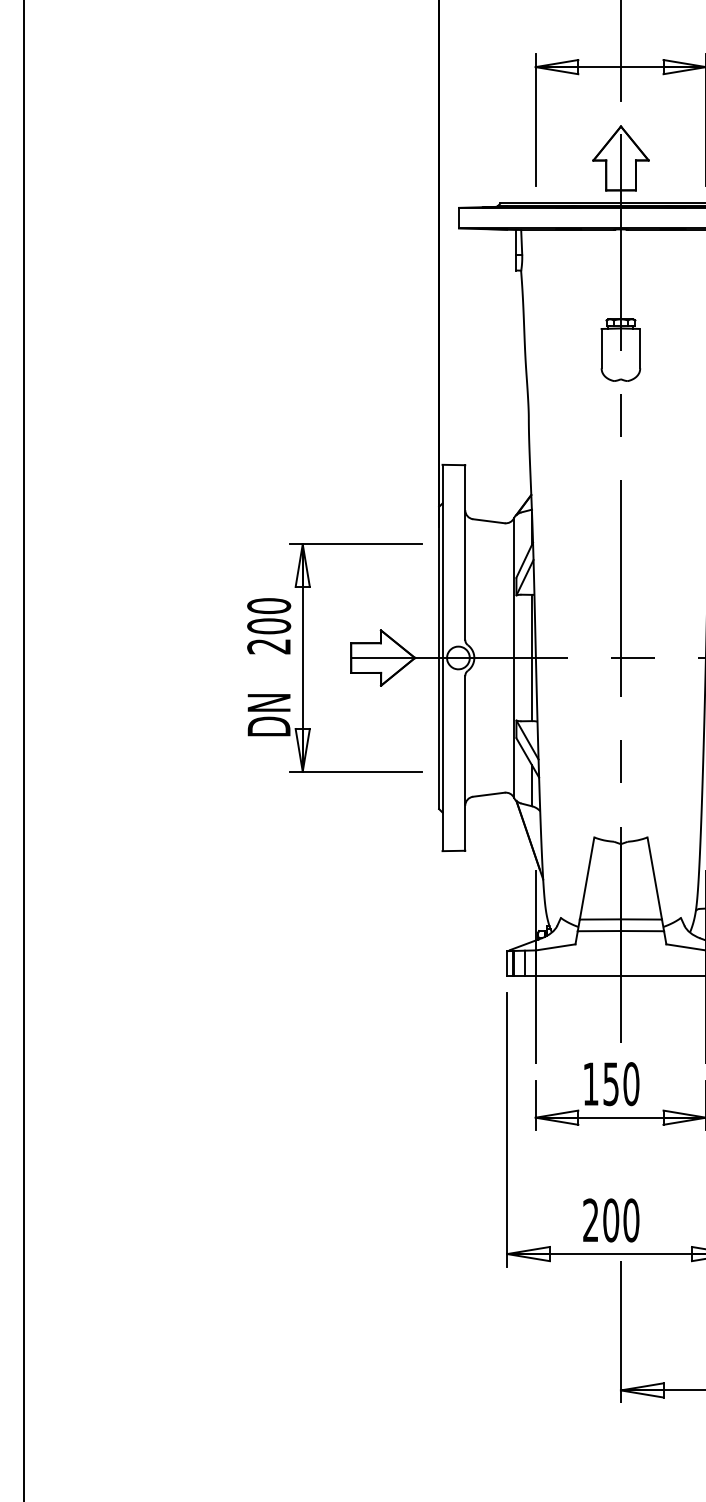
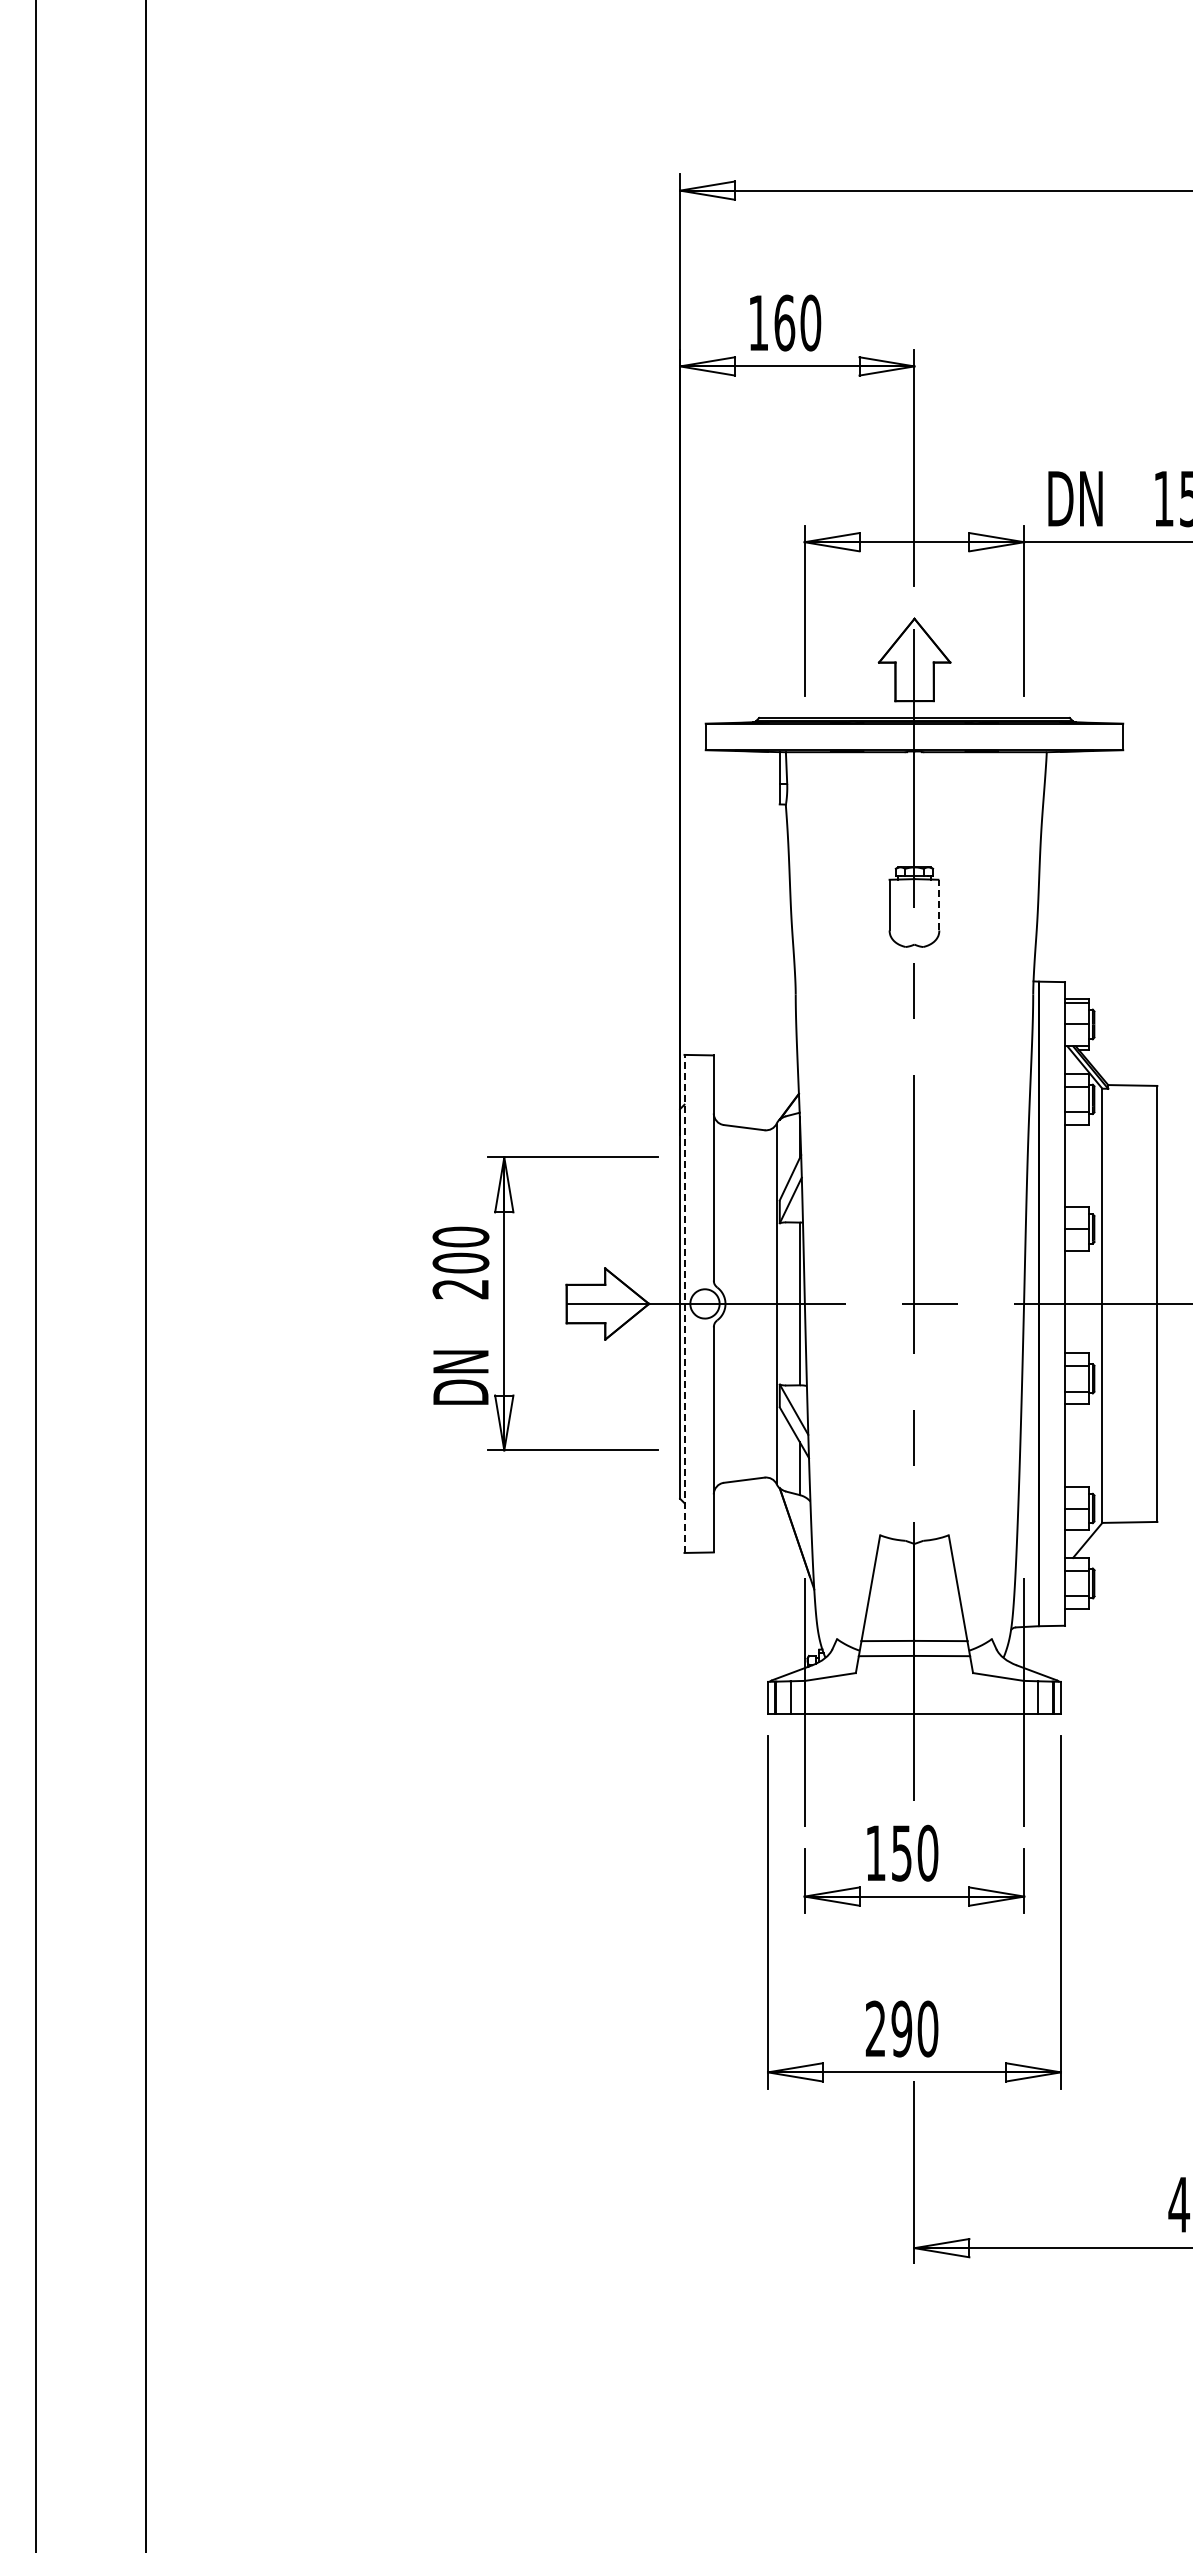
line: (640, 348) -> (939, 904), solid -> dashed
line: (442, 657) -> (684, 1303), solid -> dashed
text: (610, 1220) -> (901, 2028), 200 -> 290

